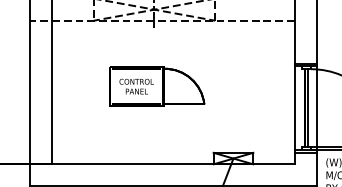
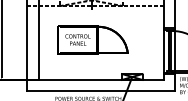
part: (156, 85) -> (92, 39), size x1.43

